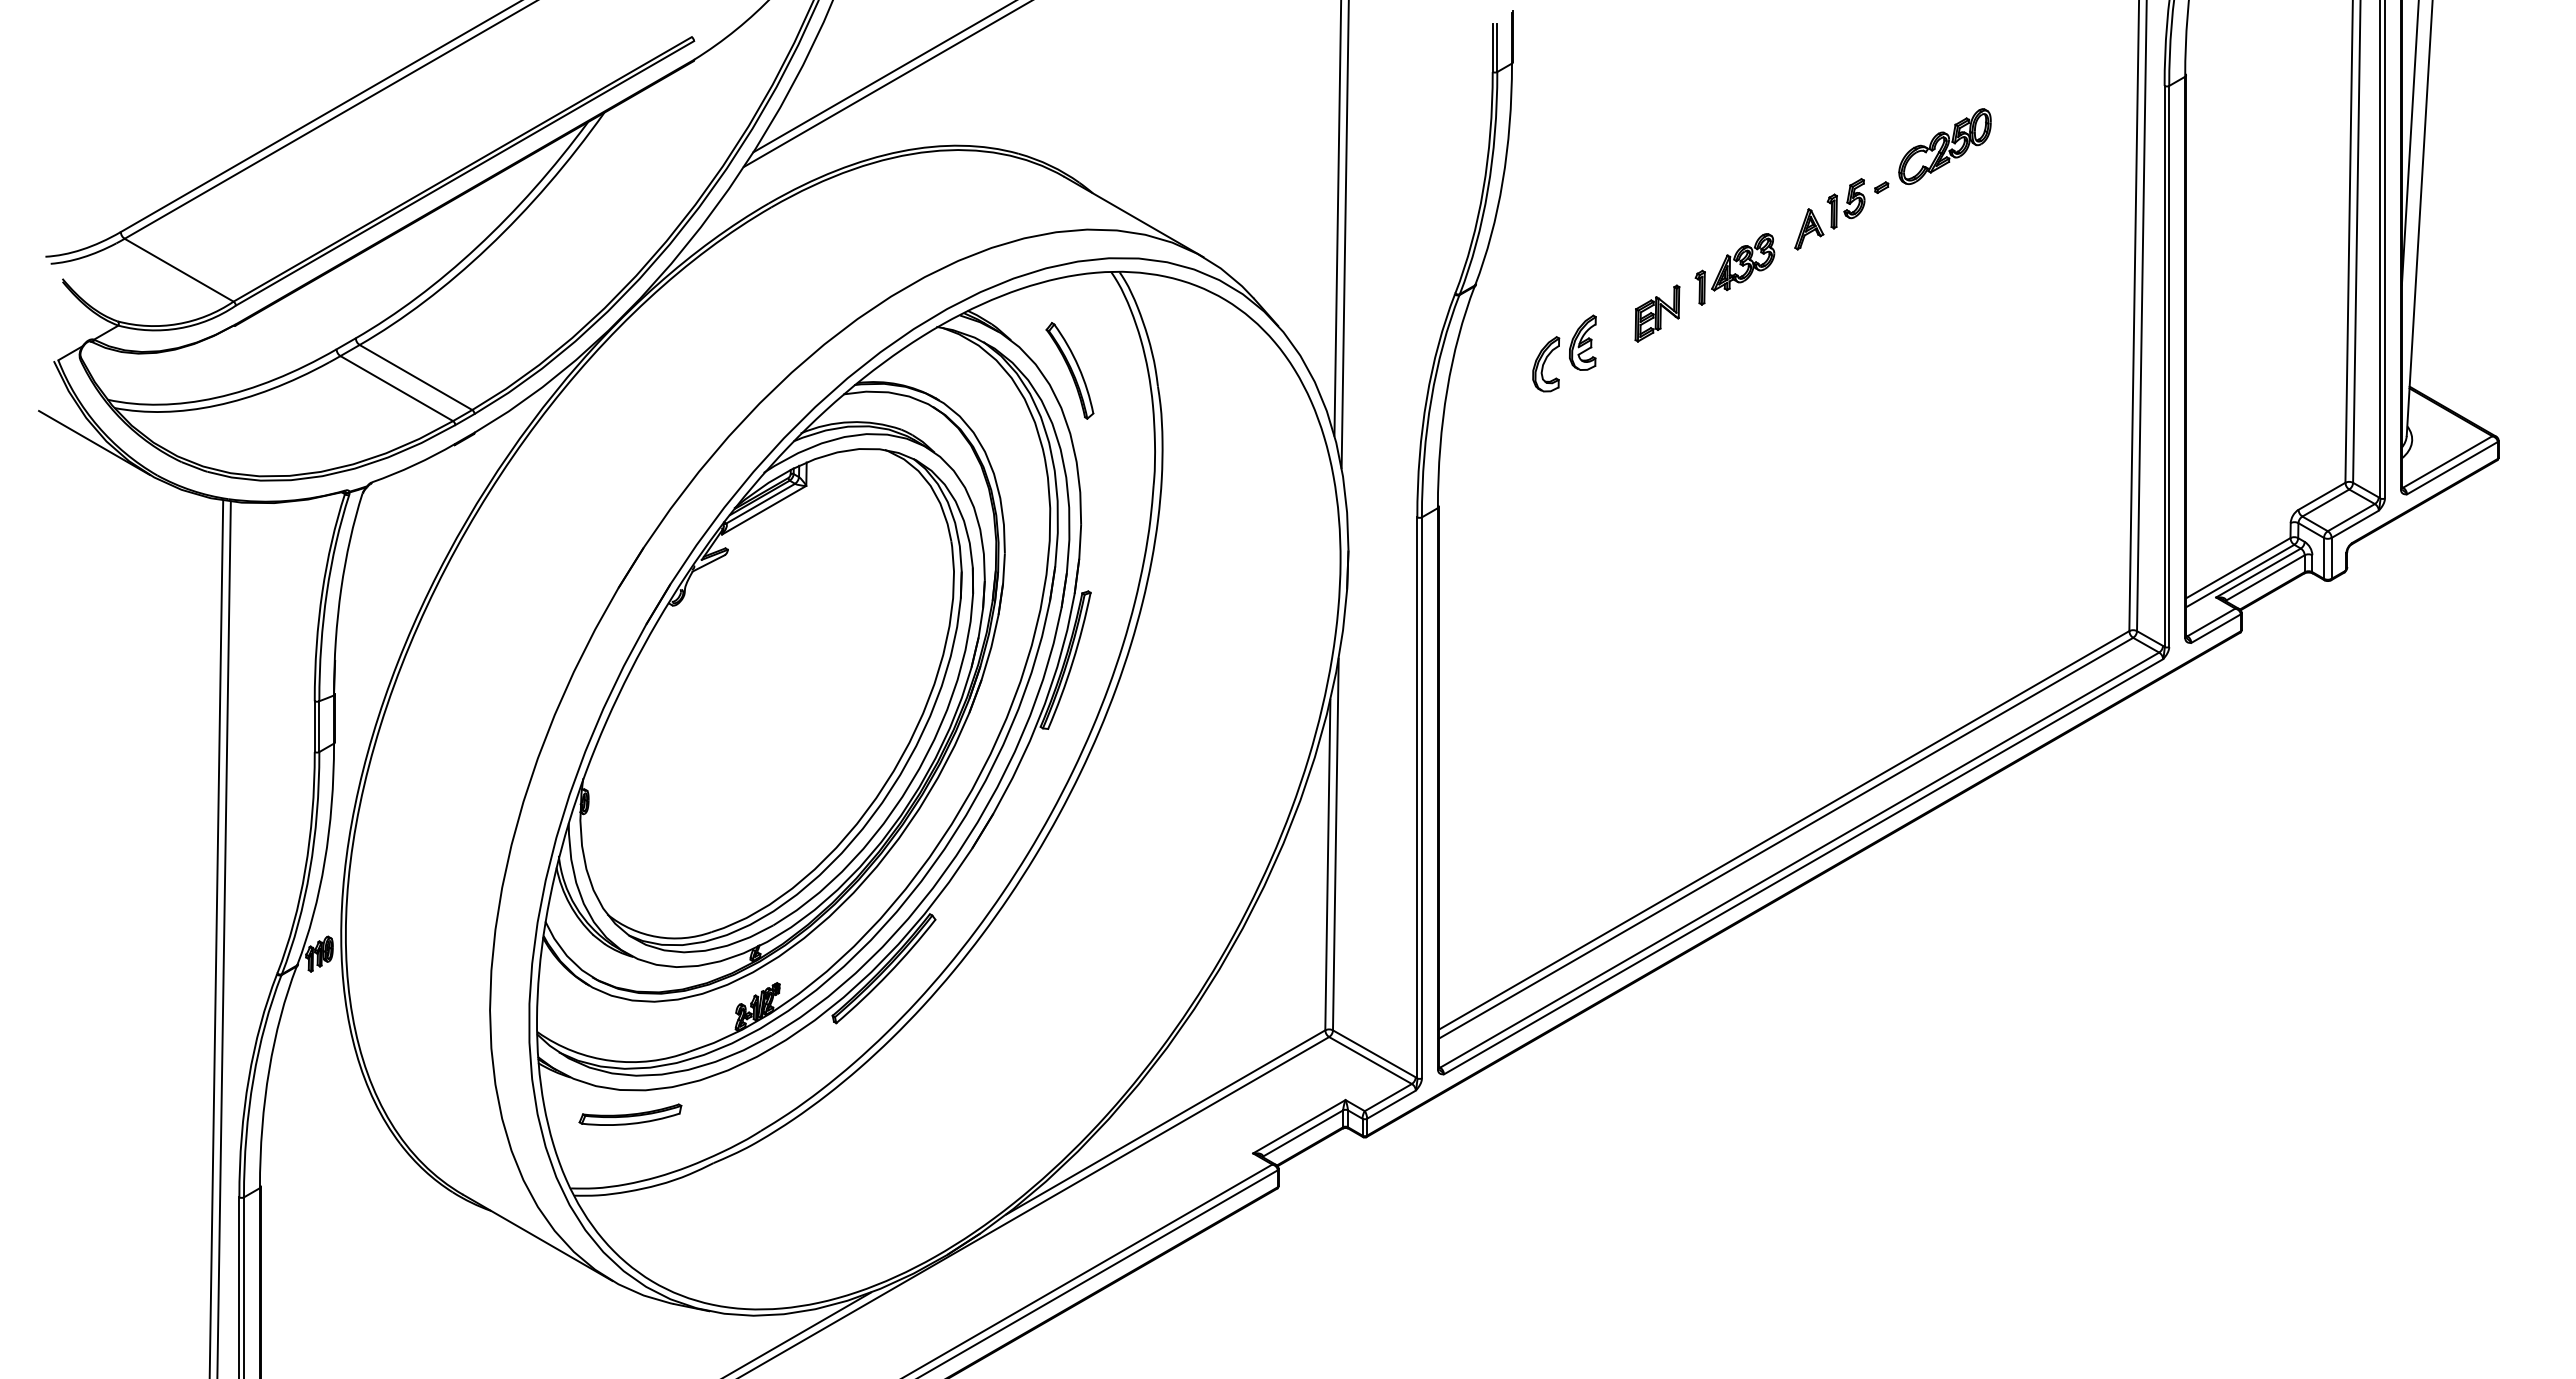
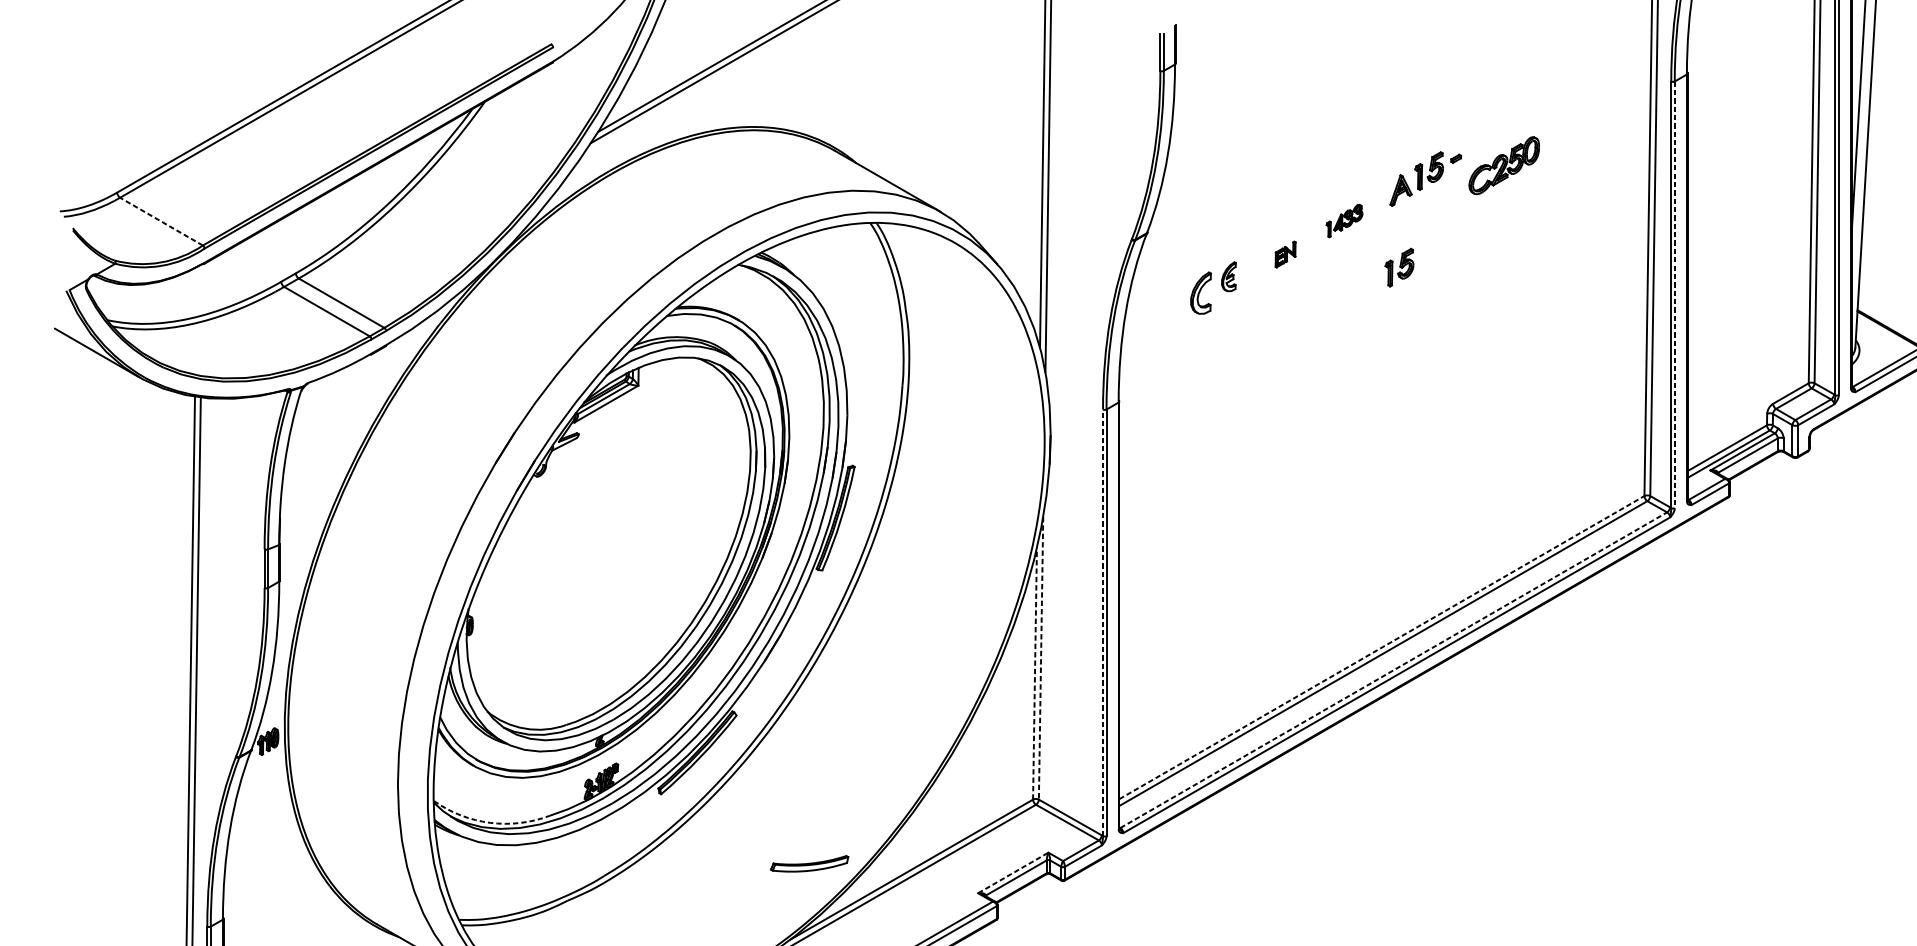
part: (1944, 146) -> (1503, 165), moved
part: (1734, 269) -> (1344, 221), size x0.6
line: (179, 270) -> (161, 221), solid -> dashed
part: (1657, 313) -> (1285, 254), size x0.6
part: (1806, 330) -> (1398, 267), added
part: (1582, 342) -> (1228, 276), size x0.7
line: (2169, 366) -> (1674, 294), solid -> dashed
part: (1069, 370) -> (838, 297), removed
line: (1417, 797) -> (1103, 622), solid -> dashed
line: (1784, 830) -> (1382, 647), solid -> dashed
line: (1335, 844) -> (1040, 658), solid -> dashed
line: (1800, 859) -> (1394, 669), solid -> dashed
line: (1327, 864) -> (1034, 673), solid -> dashed
arc: (611, 1060) -> (490, 822), solid -> dashed
part: (630, 1114) -> (809, 863), moved
line: (1299, 1126) -> (1013, 872), solid -> dashed

